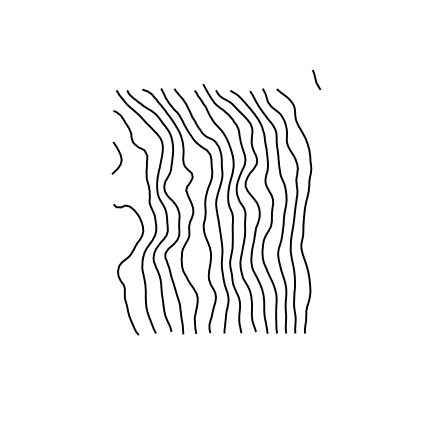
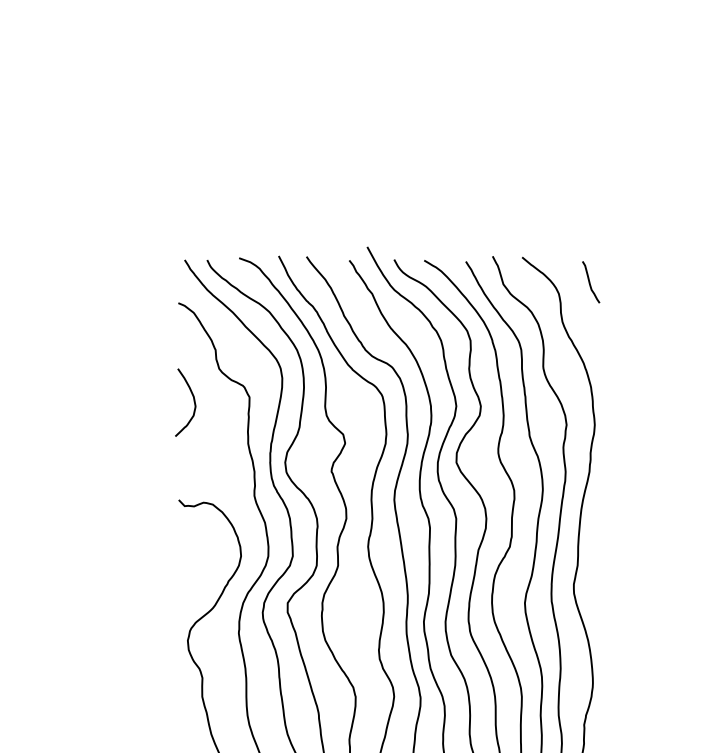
curve: (316, 79) -> (591, 281), moved

